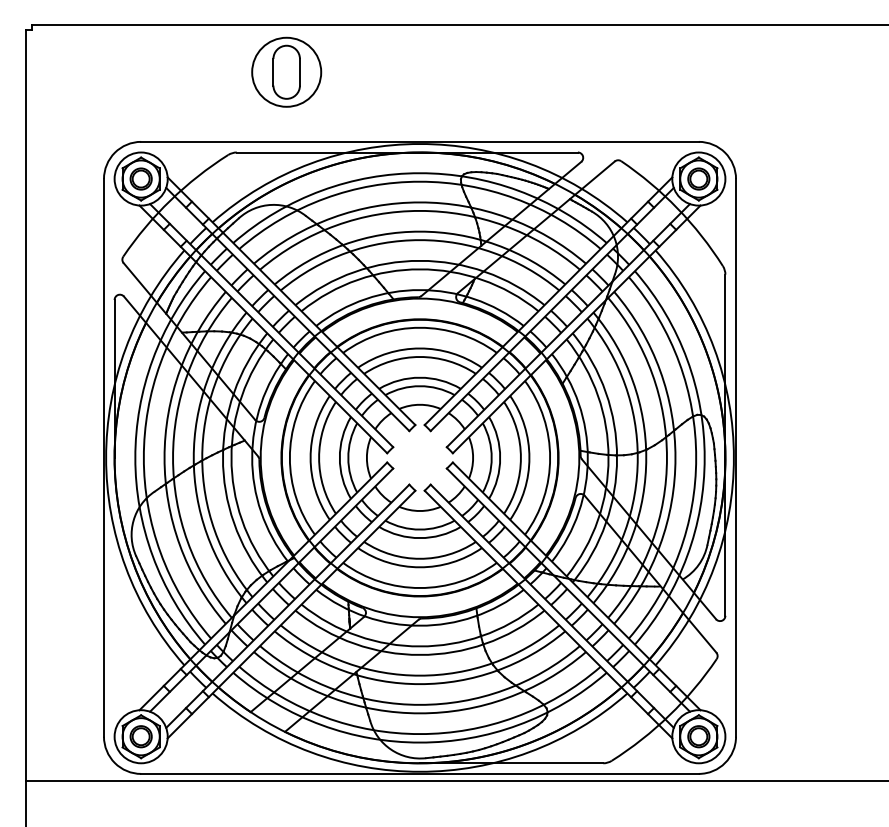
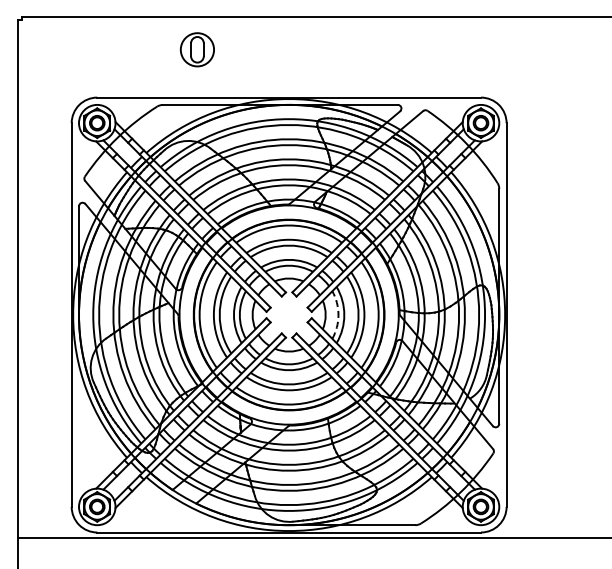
part: (286, 71) -> (197, 49), size x0.7
arc: (491, 458) -> (338, 315), solid -> dashed

